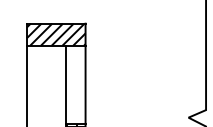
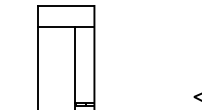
hatch: (56, 34) -> (66, 16), removed

